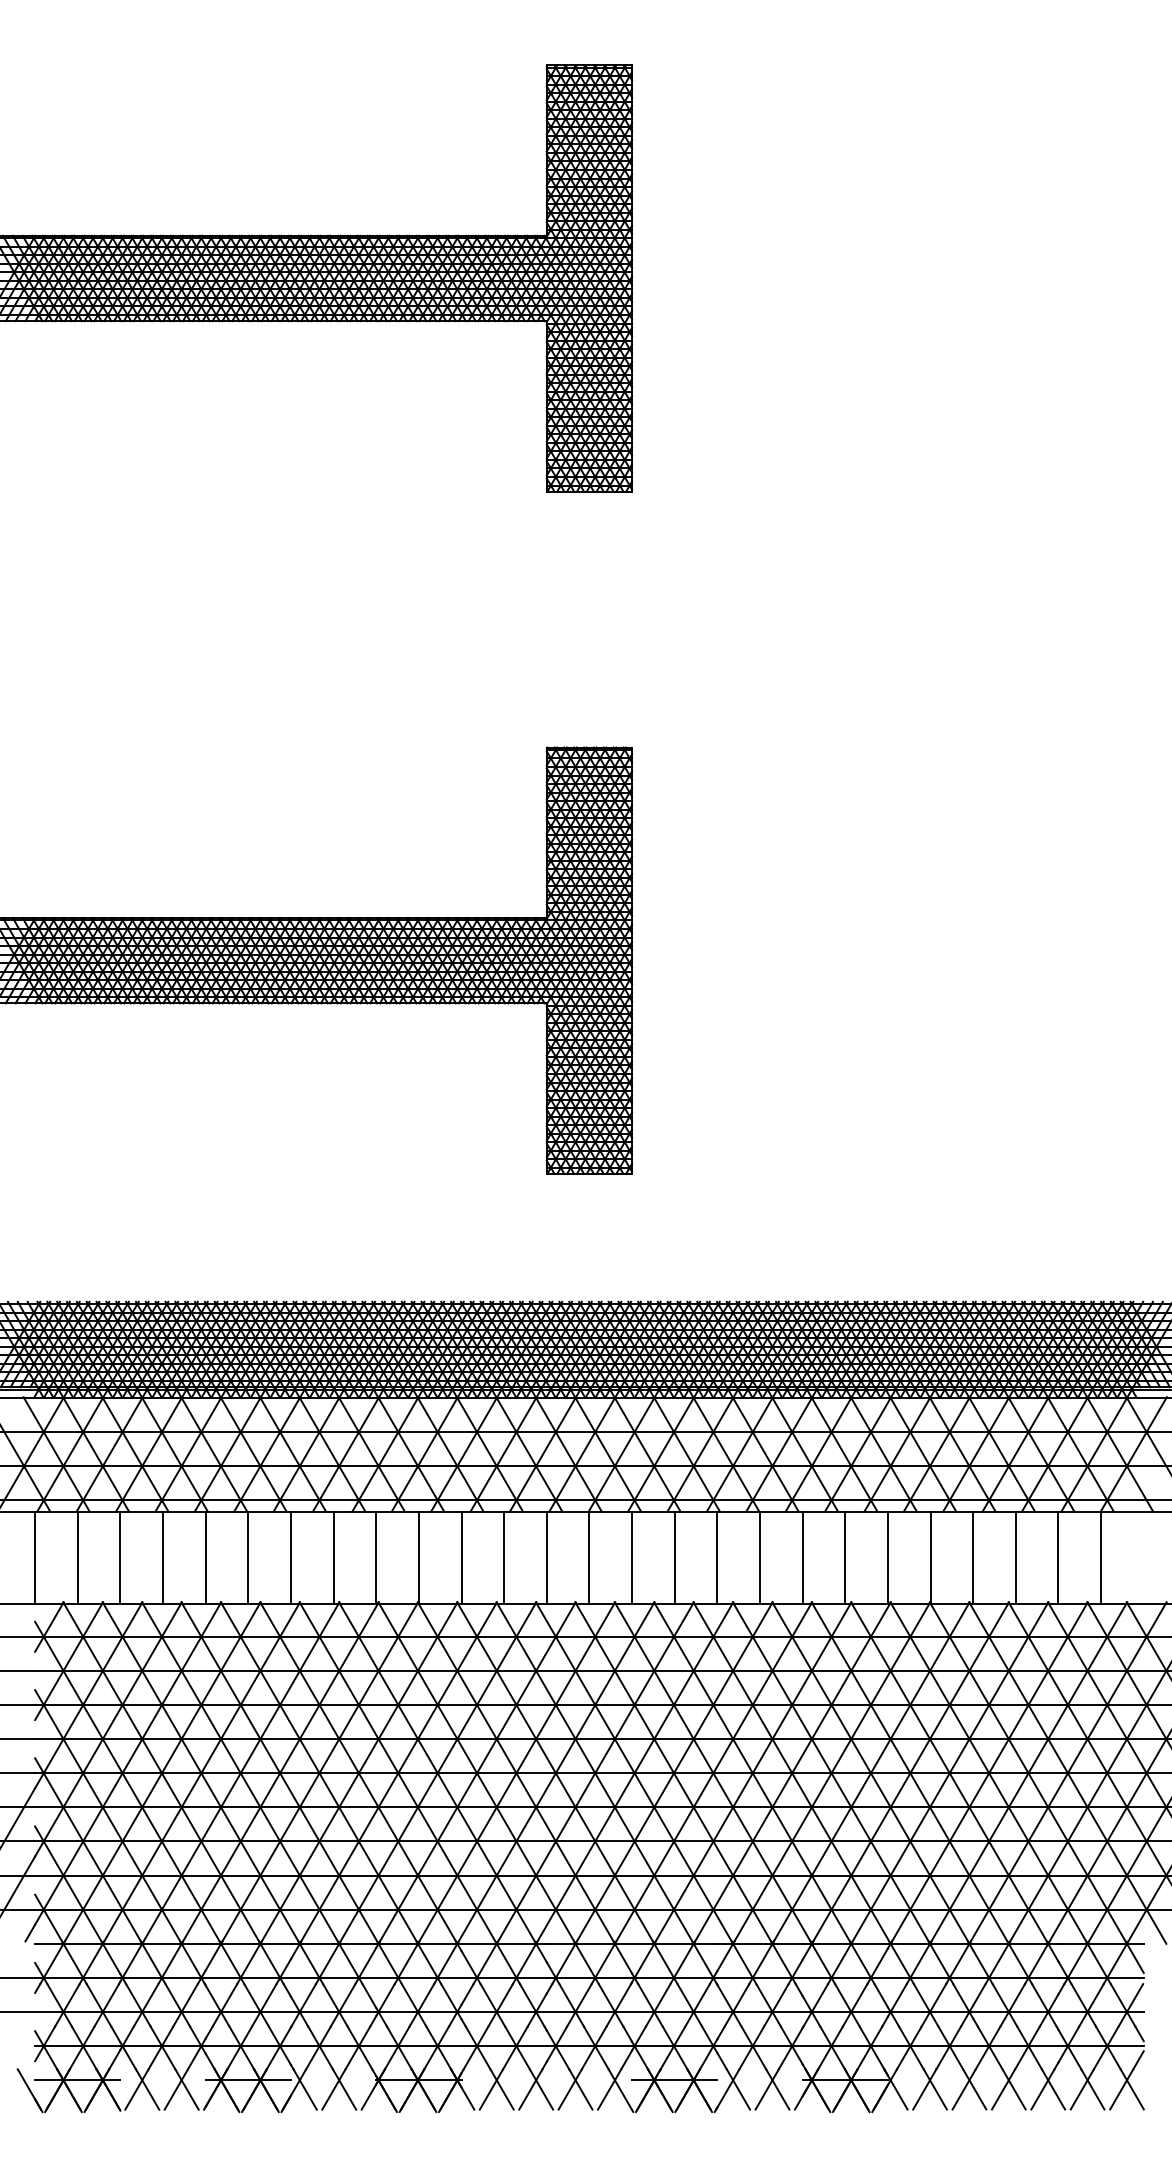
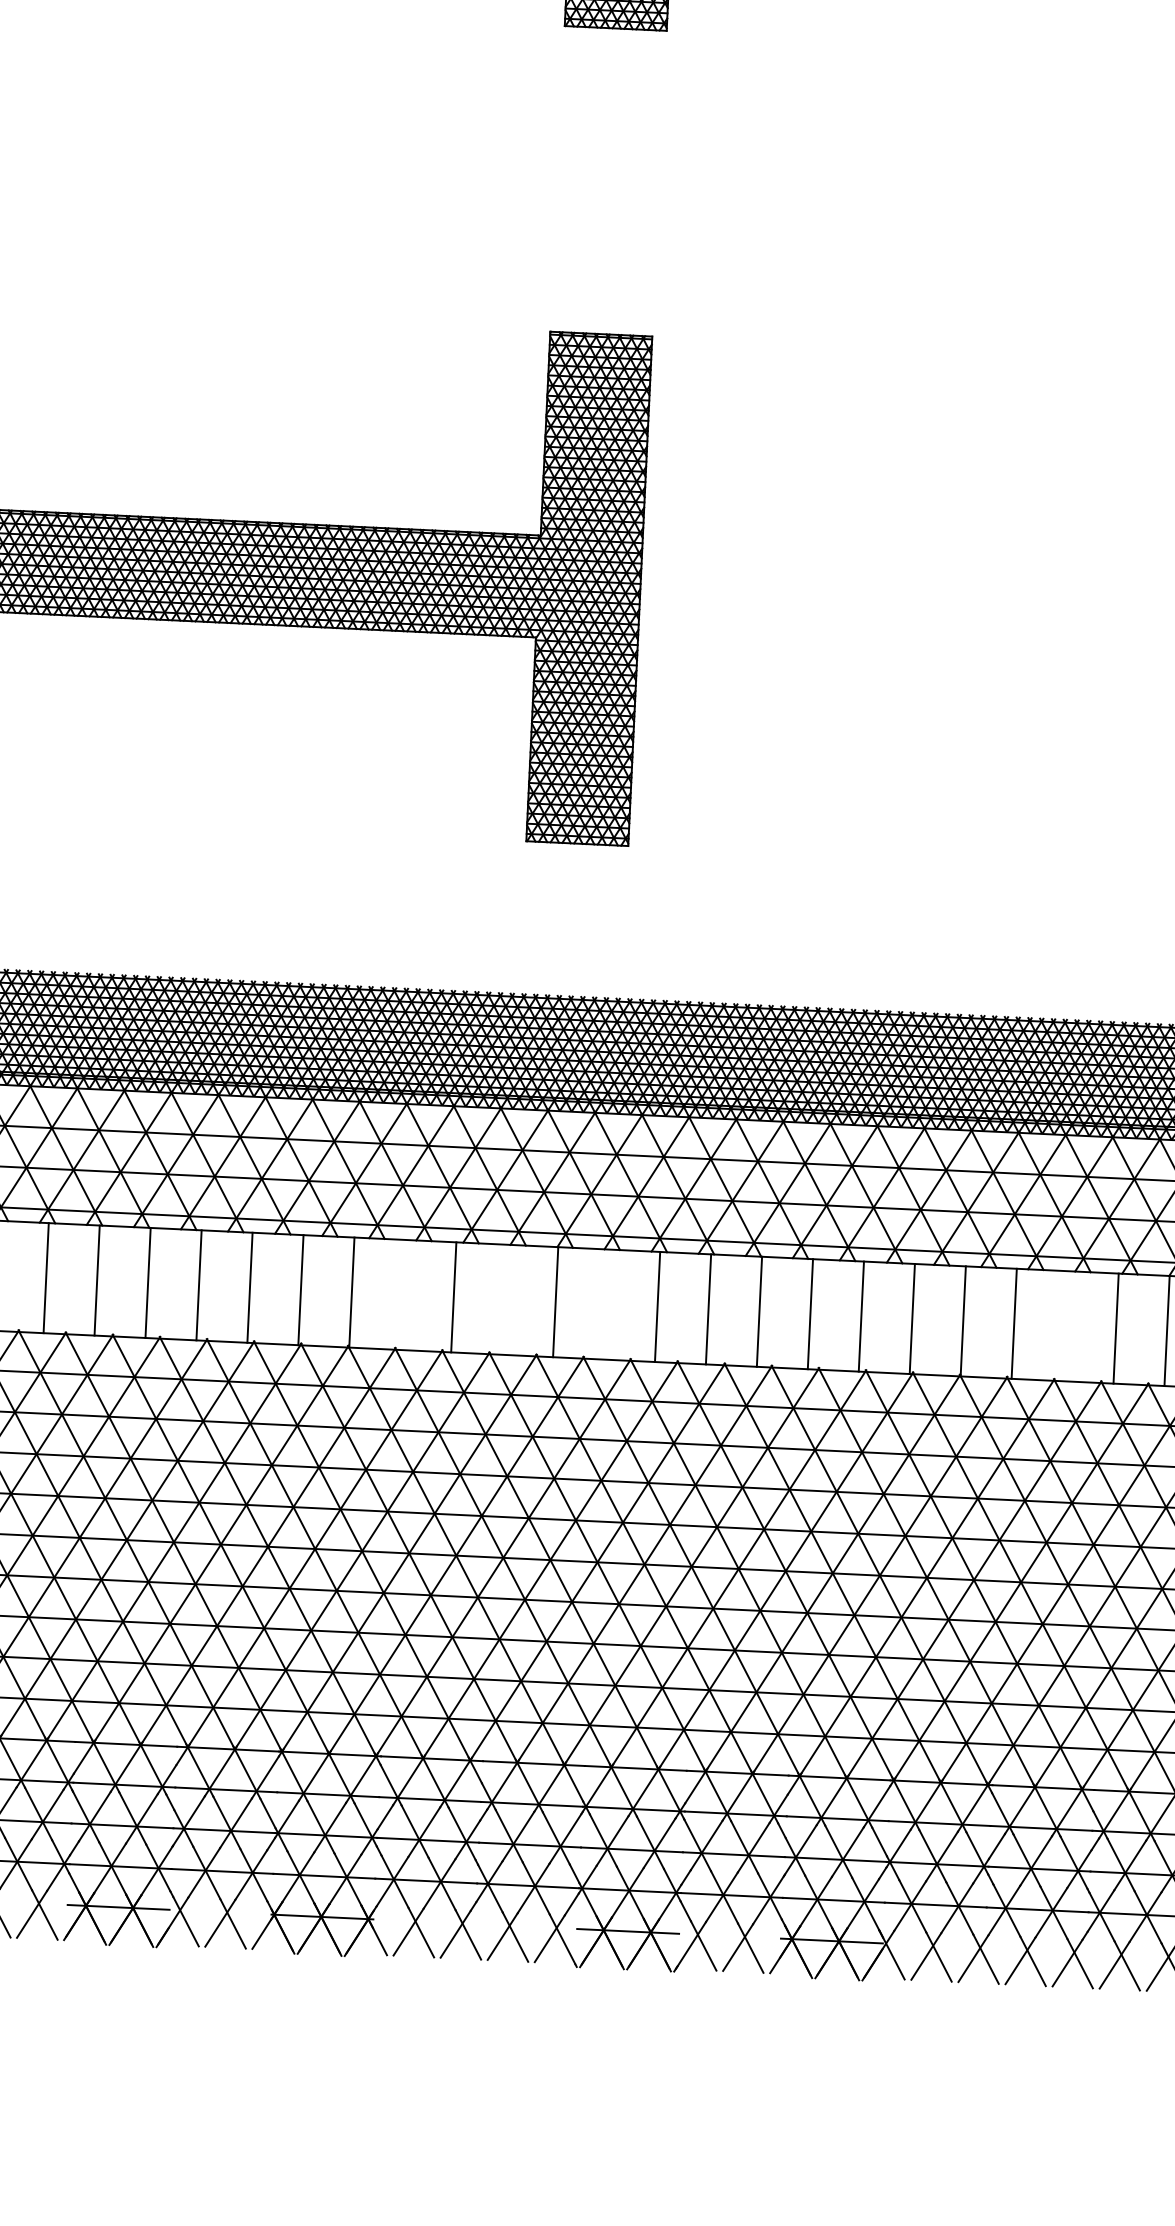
line: (461, 1557) -> (402, 1294), removed
line: (546, 1557) -> (504, 1299), removed
line: (632, 1557) -> (607, 1304), removed
line: (1015, 1557) -> (1064, 1325), removed

